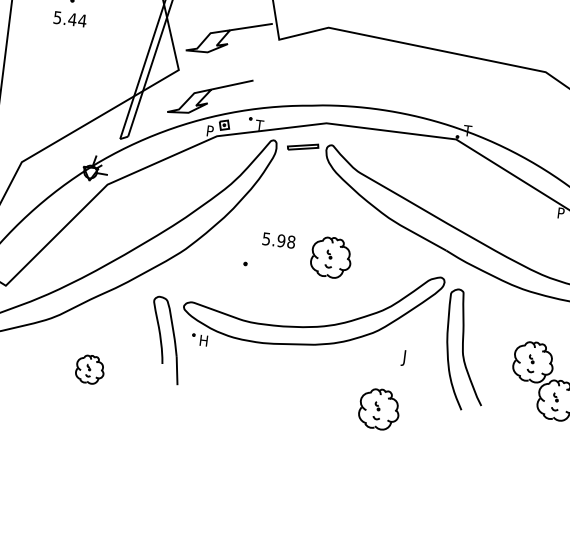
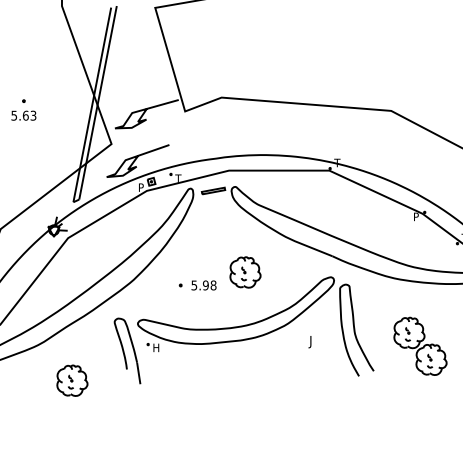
text: (77, 19) -> (29, 115), 5.44 -> 5.63
text: (278, 240) -> (203, 285), moved
part: (90, 369) -> (72, 380), size x1.43
part: (379, 409) -> (296, 383), removed

